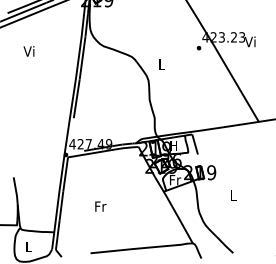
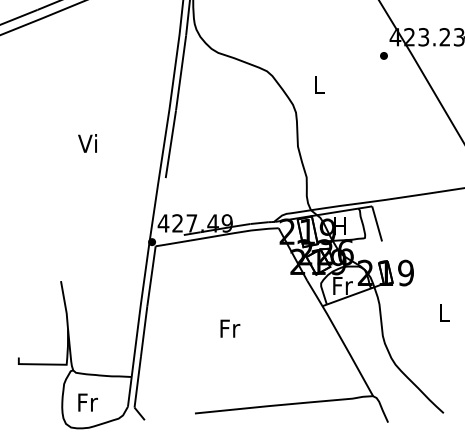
text: (28, 51) -> (86, 143), moved
text: (100, 206) -> (229, 328), moved
text: (28, 246) -> (86, 401), L -> Fr

